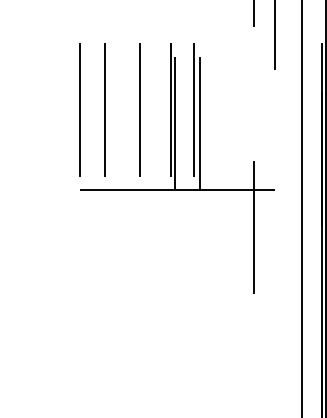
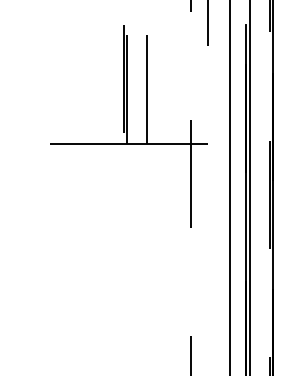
line: (78, 109) -> (49, 78), removed
line: (104, 115) -> (70, 83), removed
line: (139, 115) -> (98, 83), removed
line: (193, 115) -> (142, 83), removed

